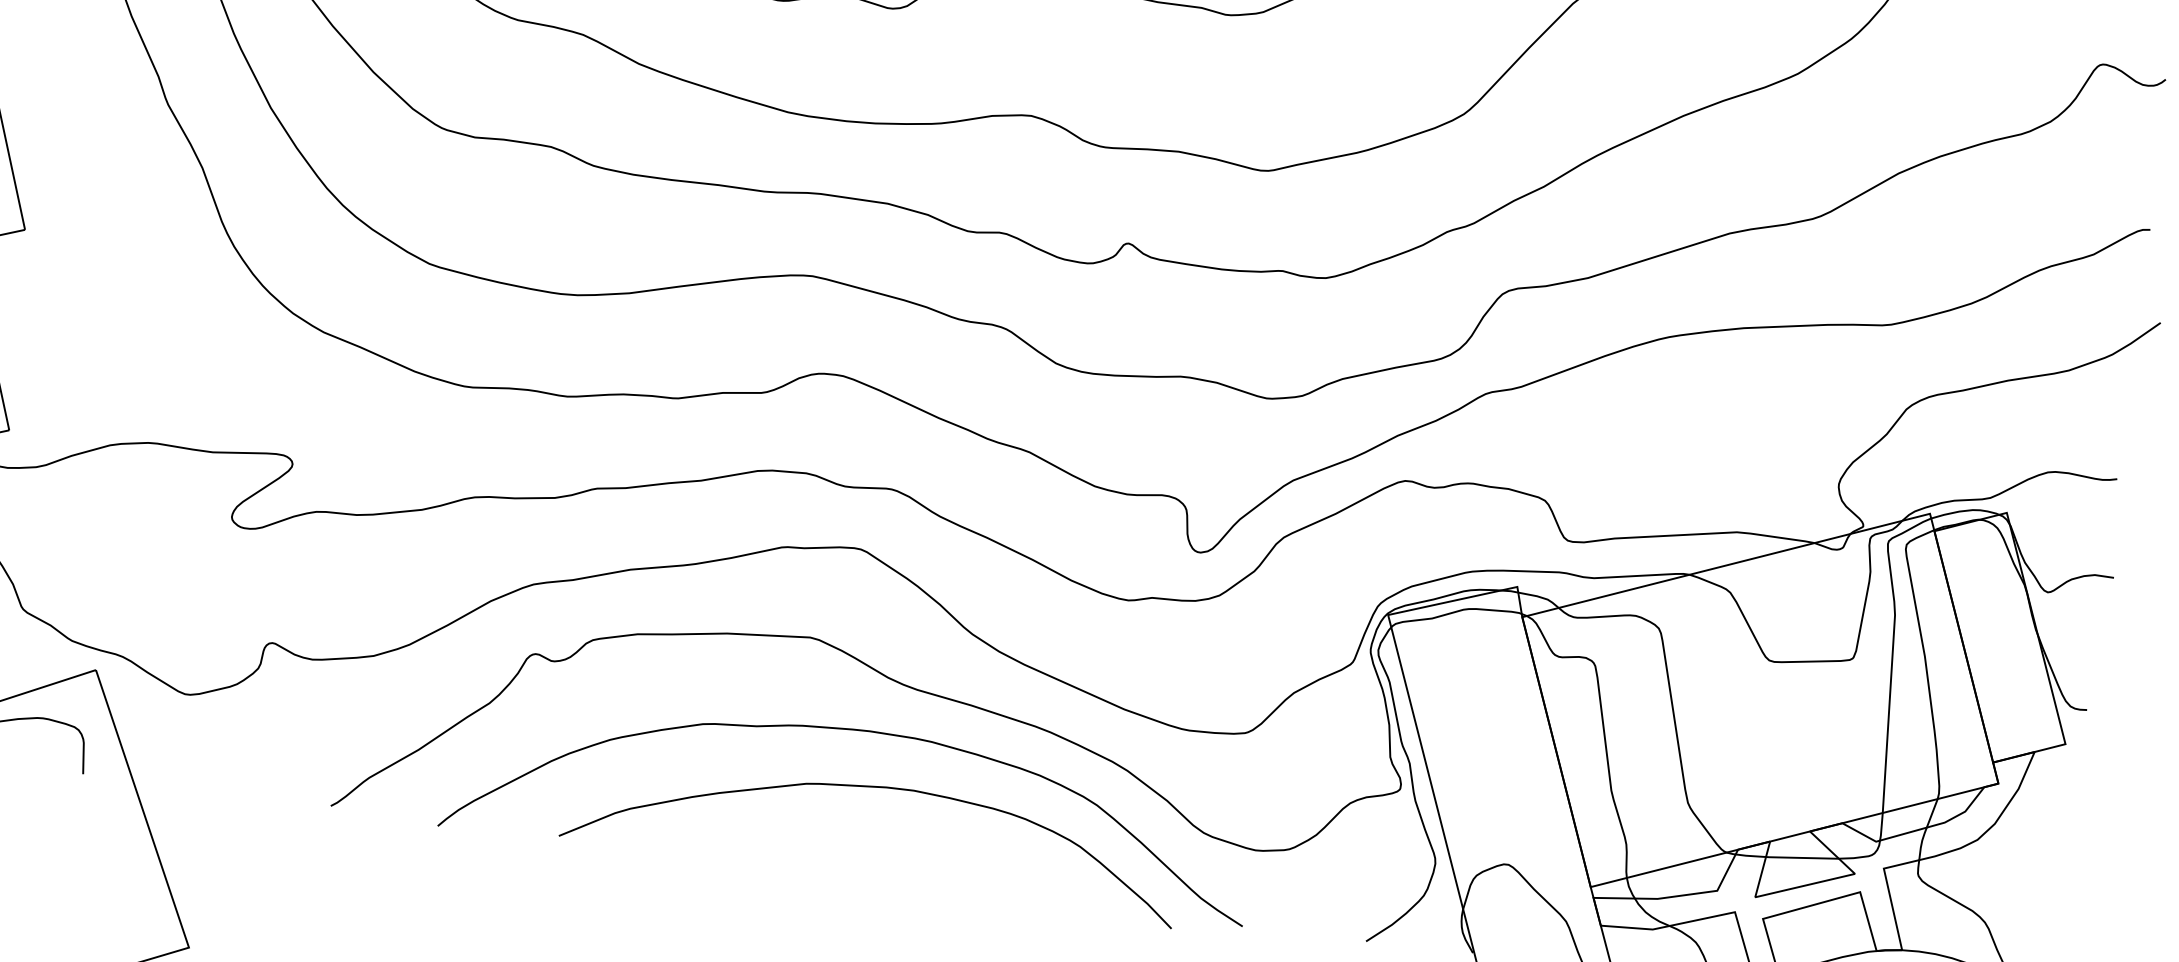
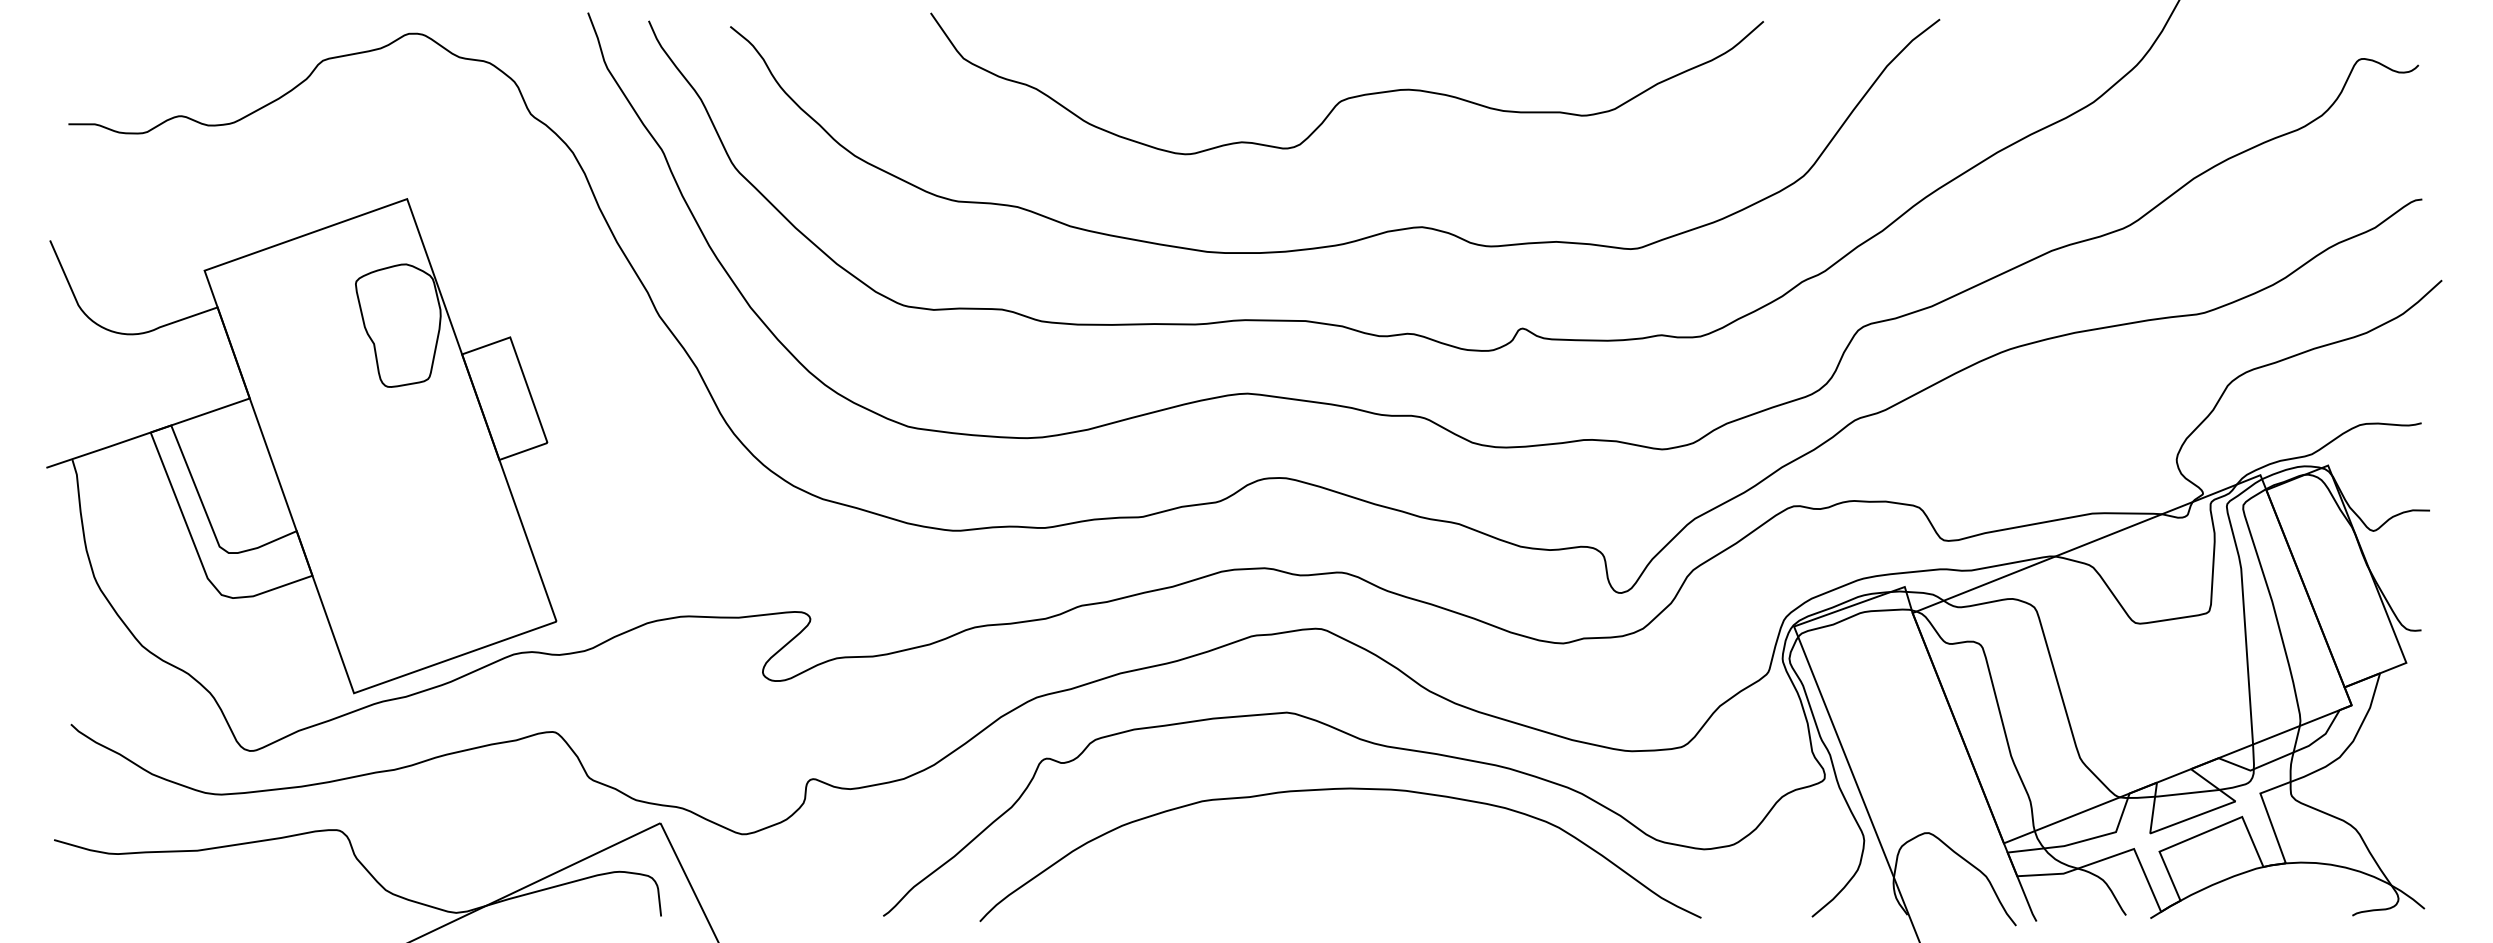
curve: (870, 788) -> (1357, 838), removed

